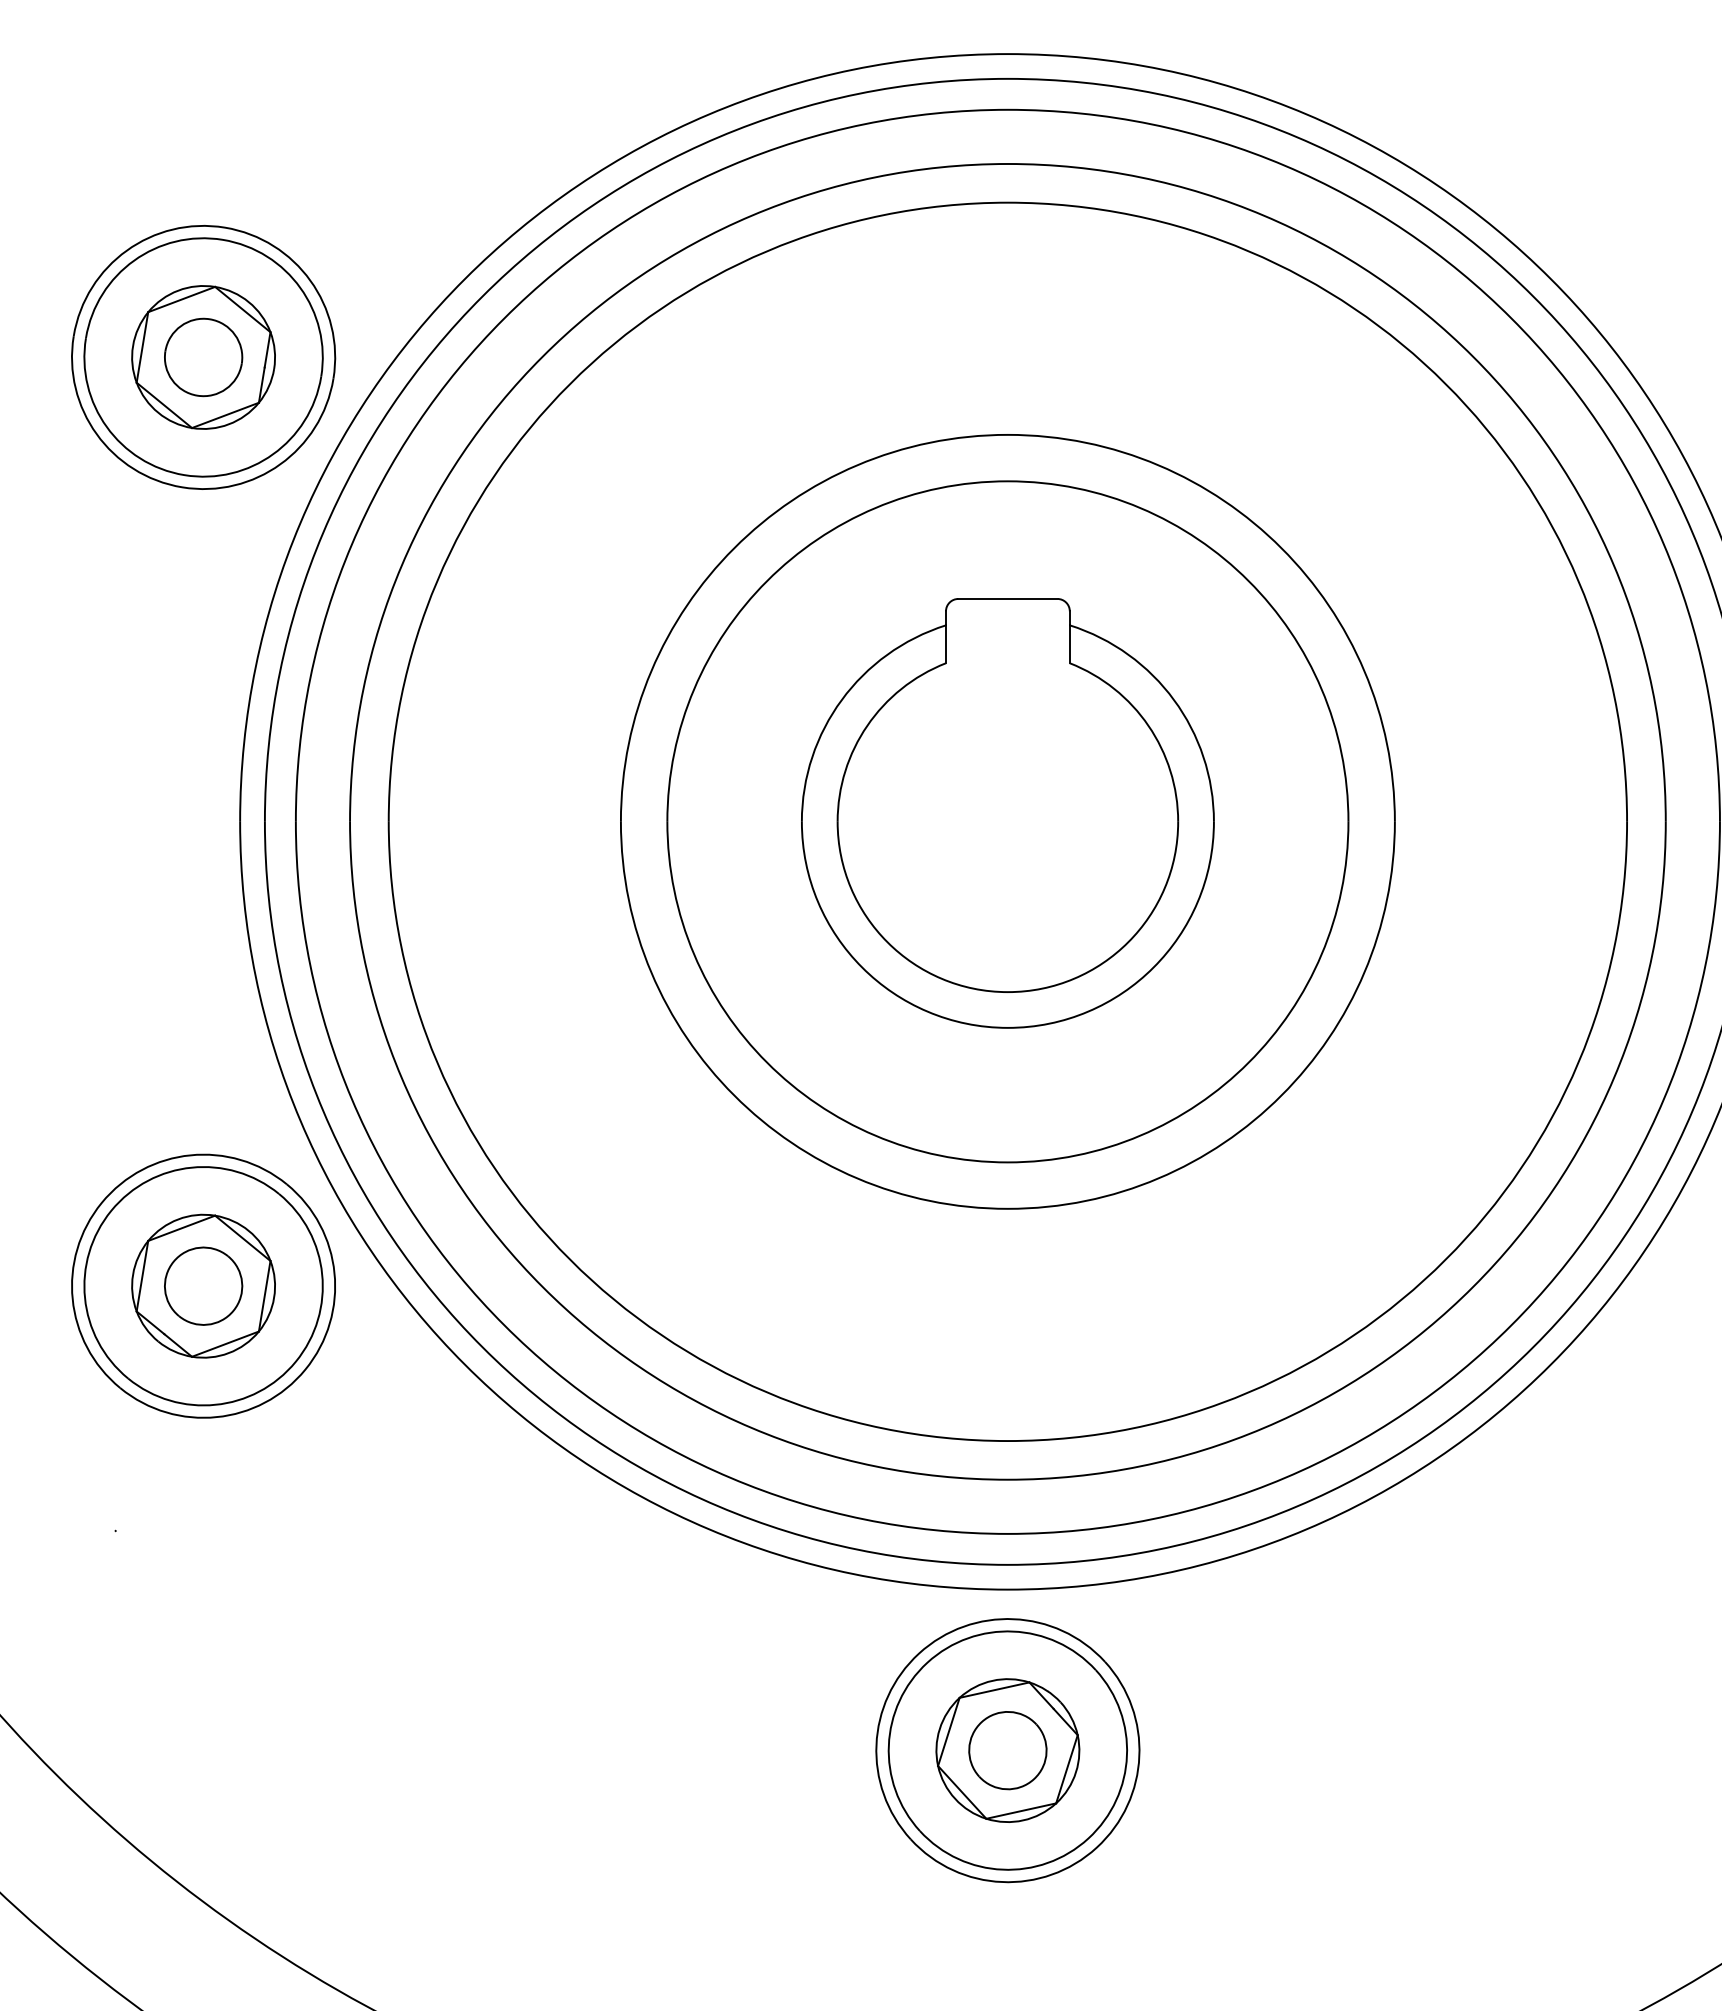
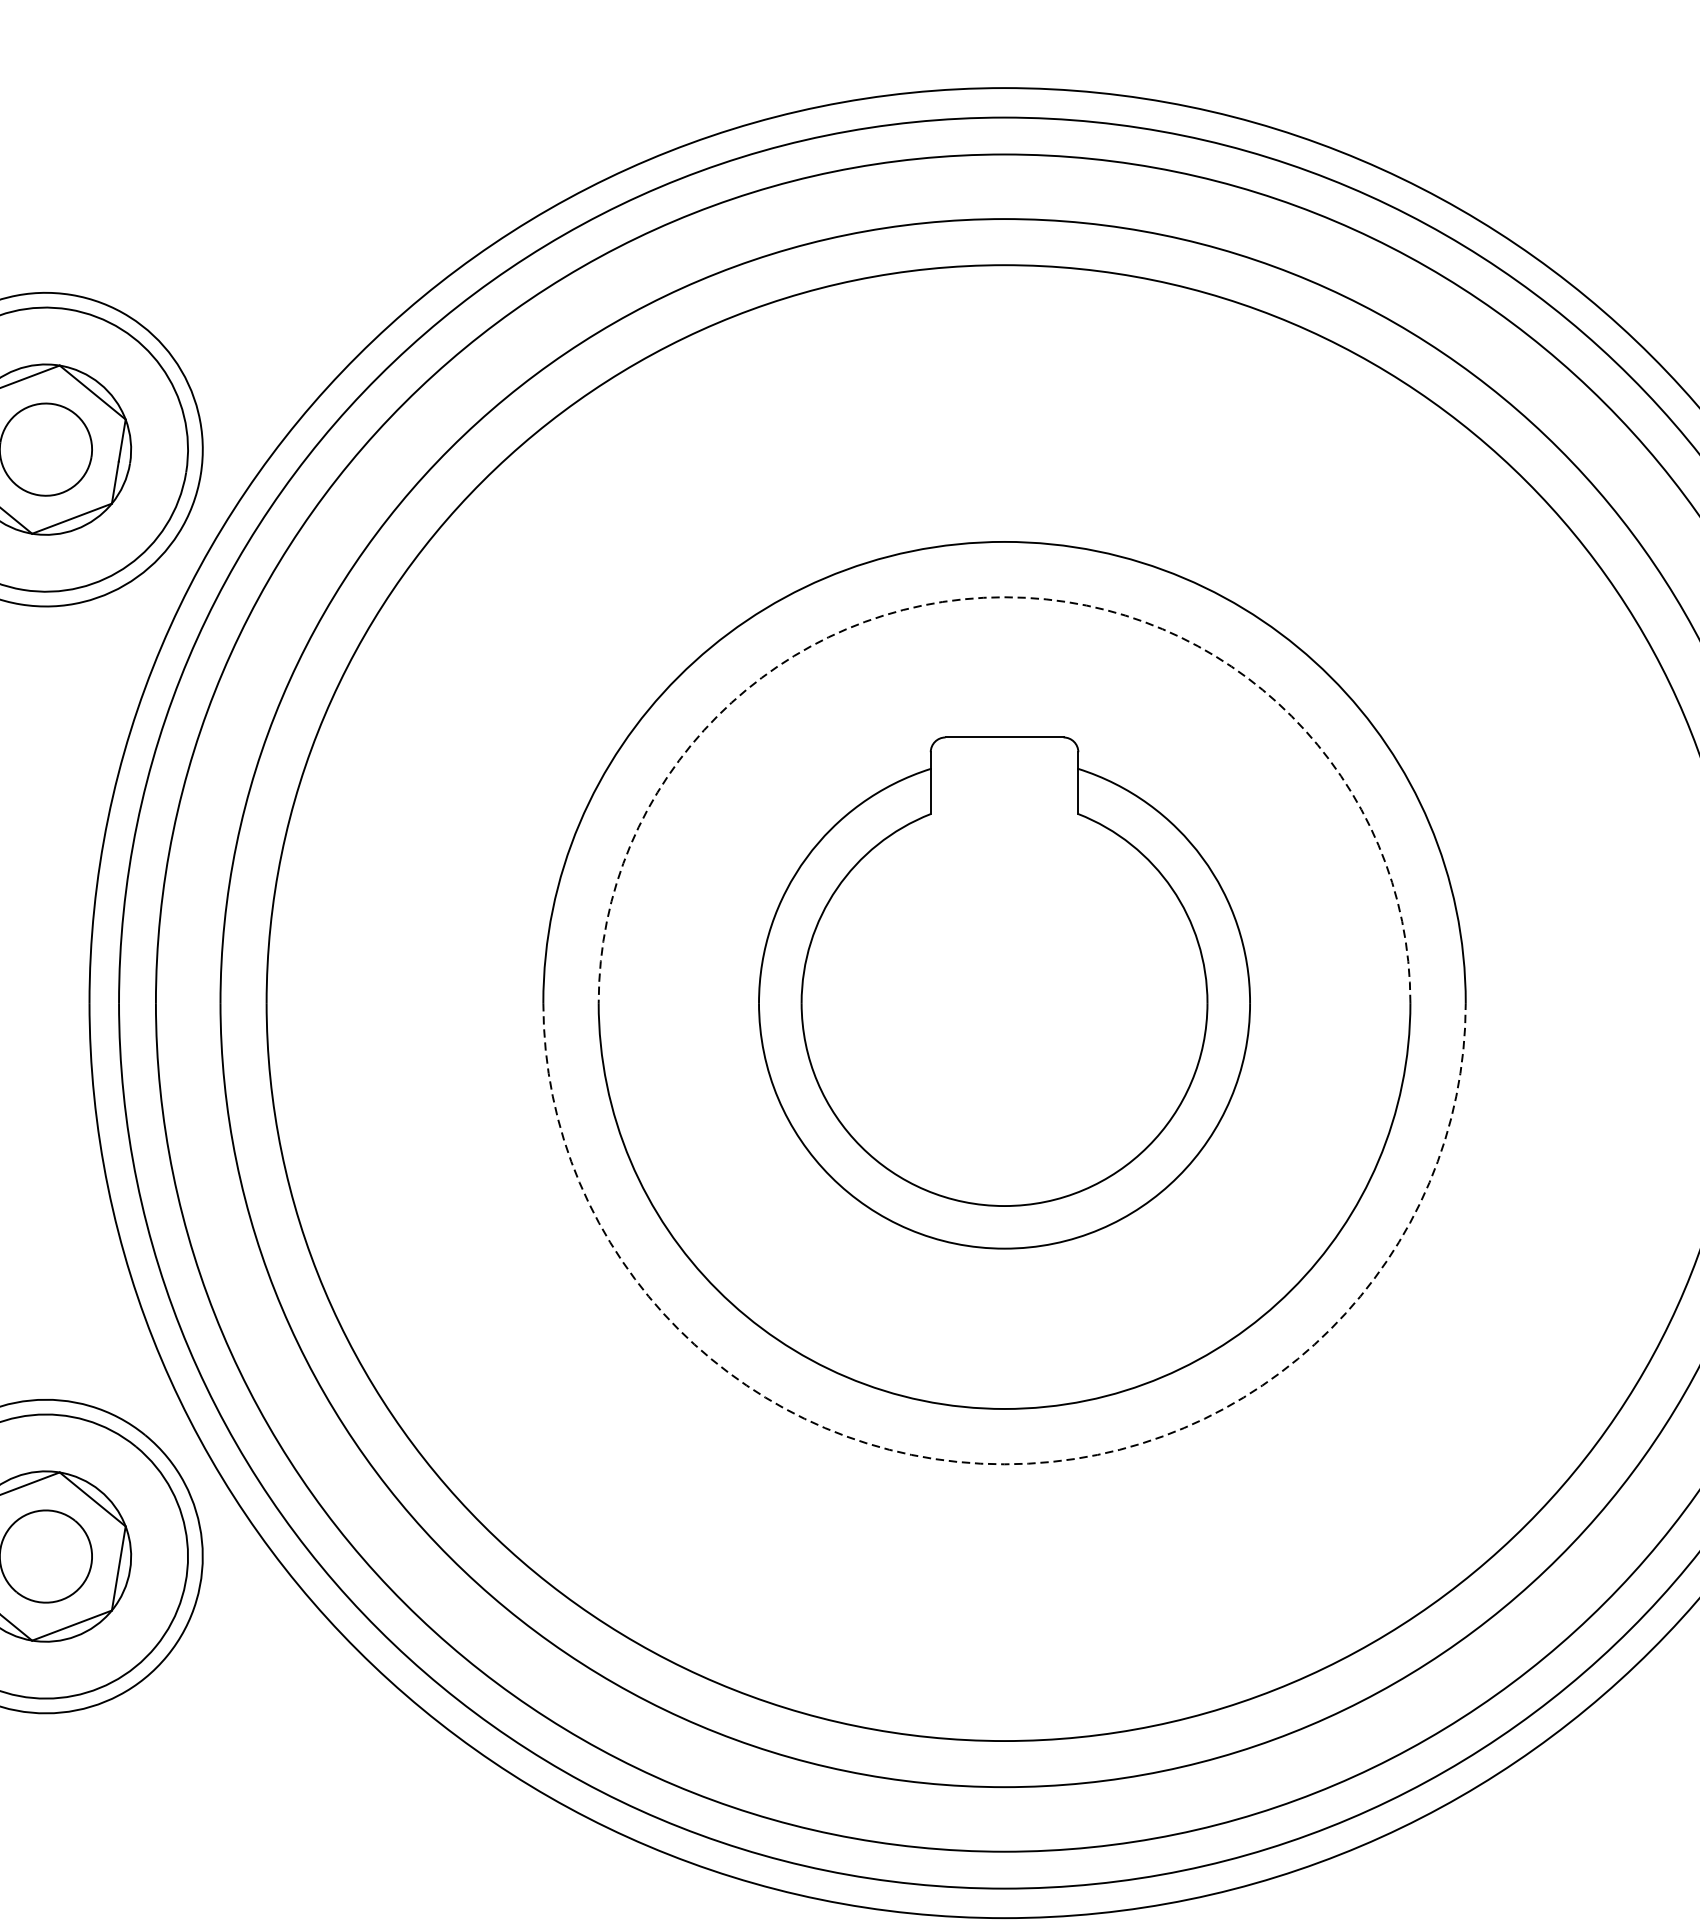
arc: (1007, 481) -> (1004, 597), solid -> dashed
arc: (1007, 1208) -> (1004, 1463), solid -> dashed

